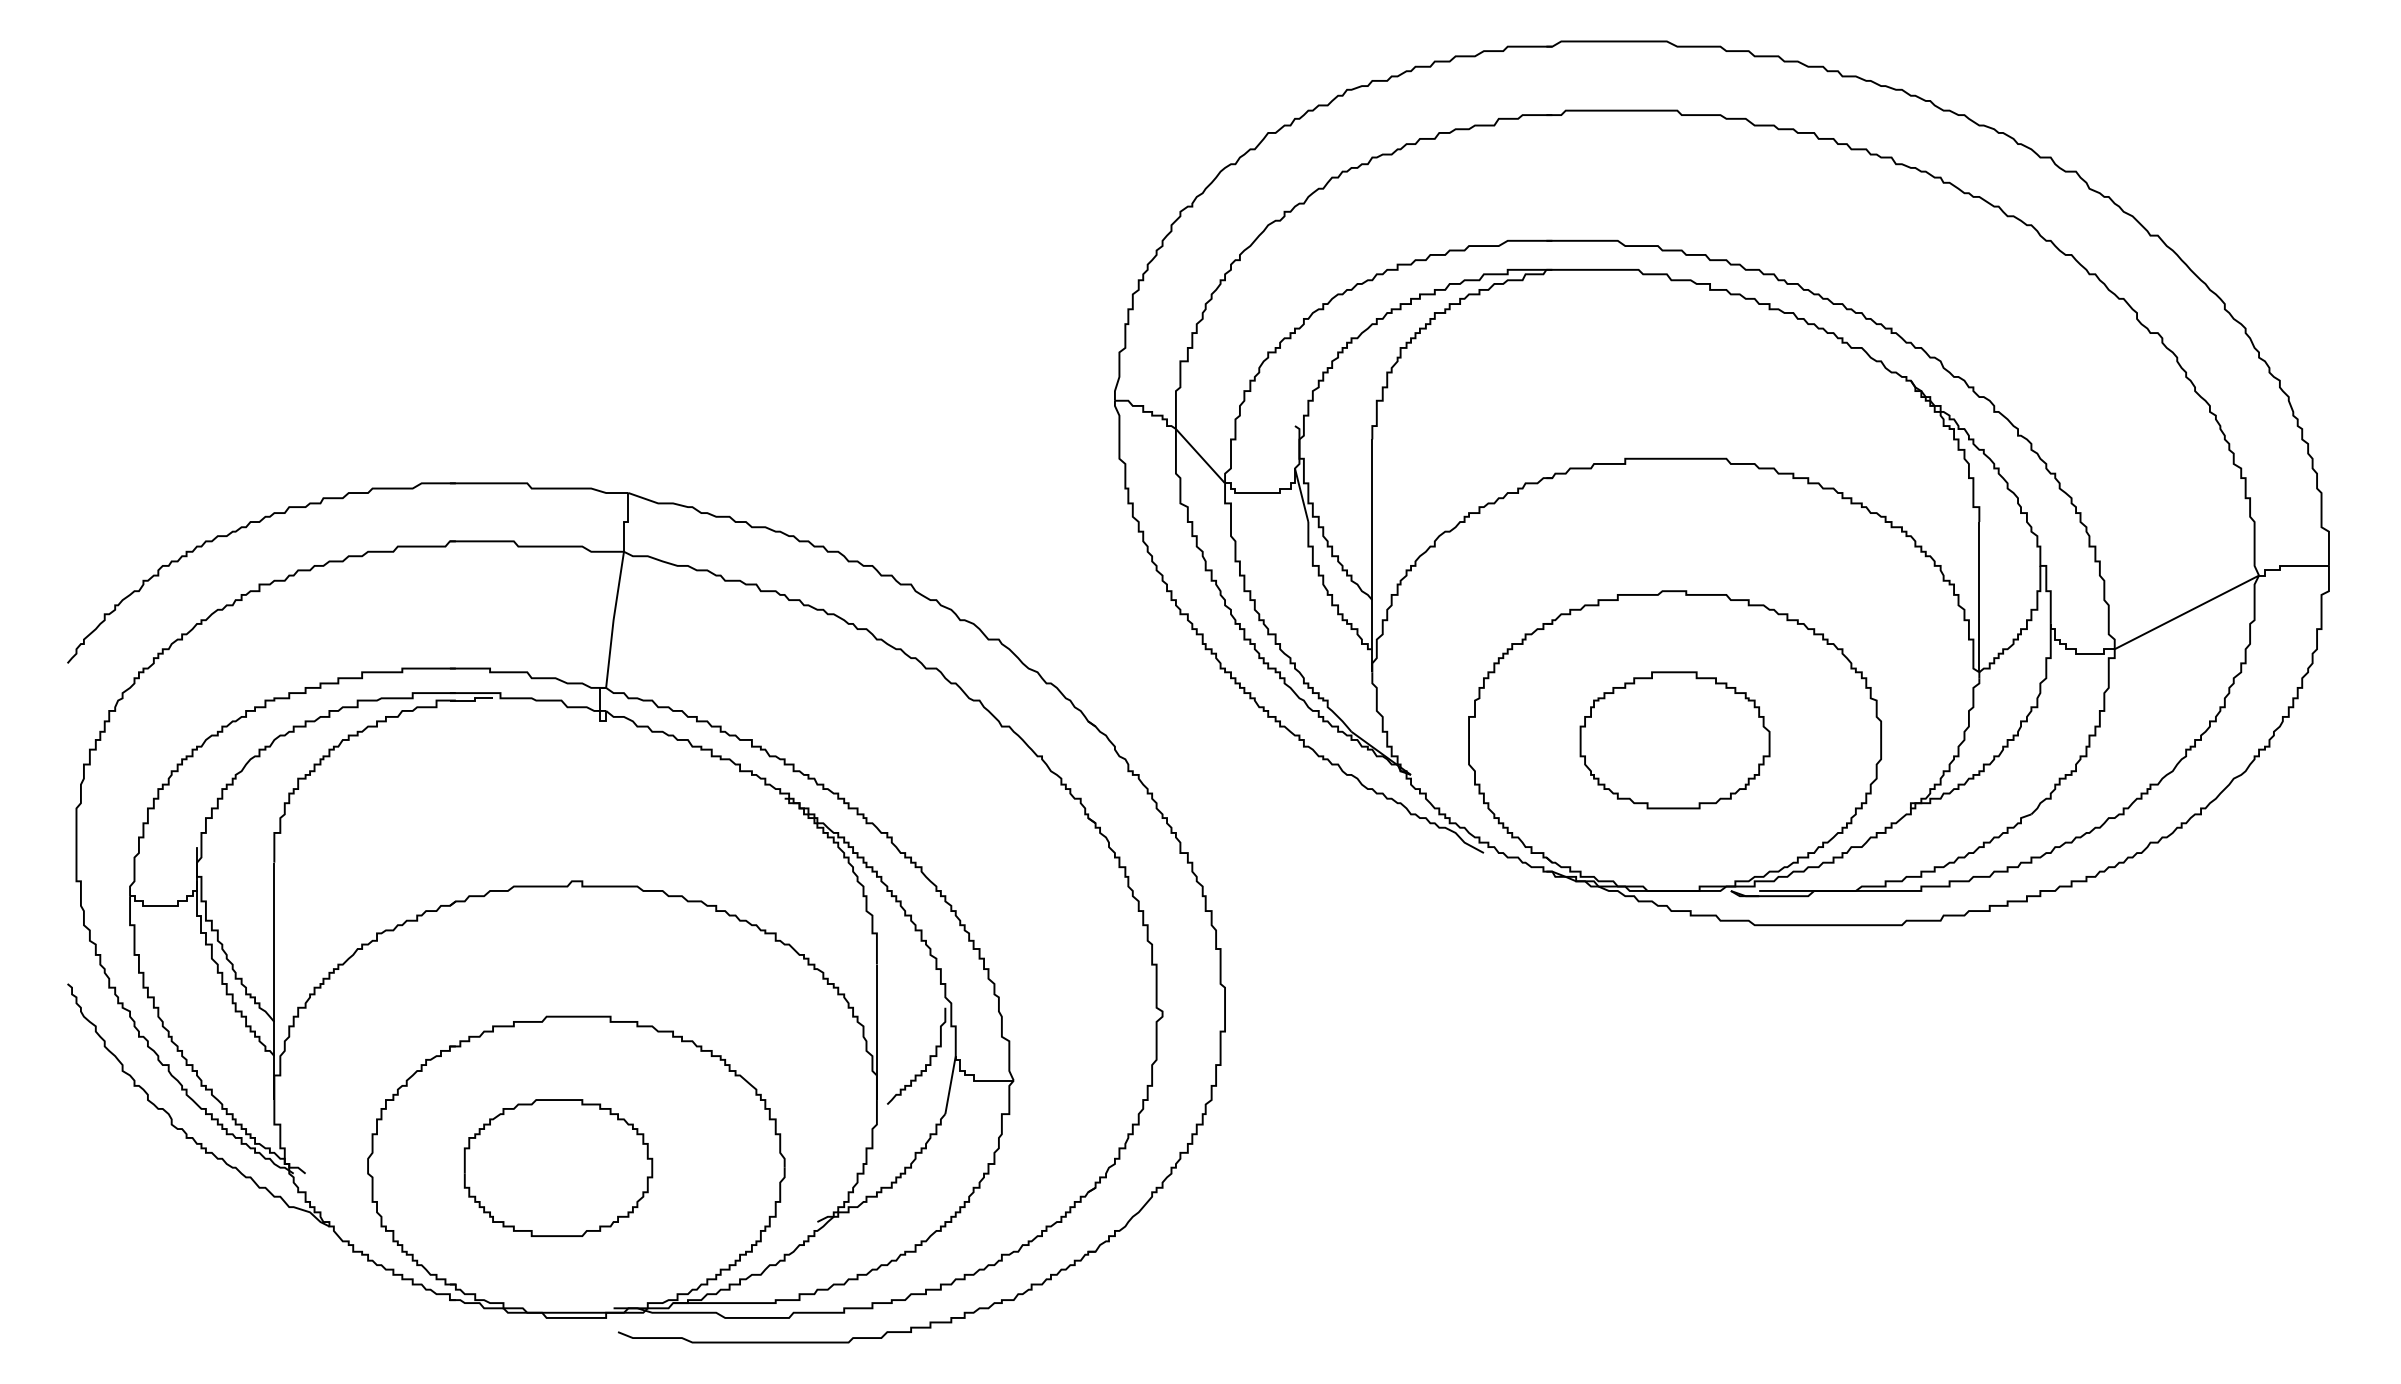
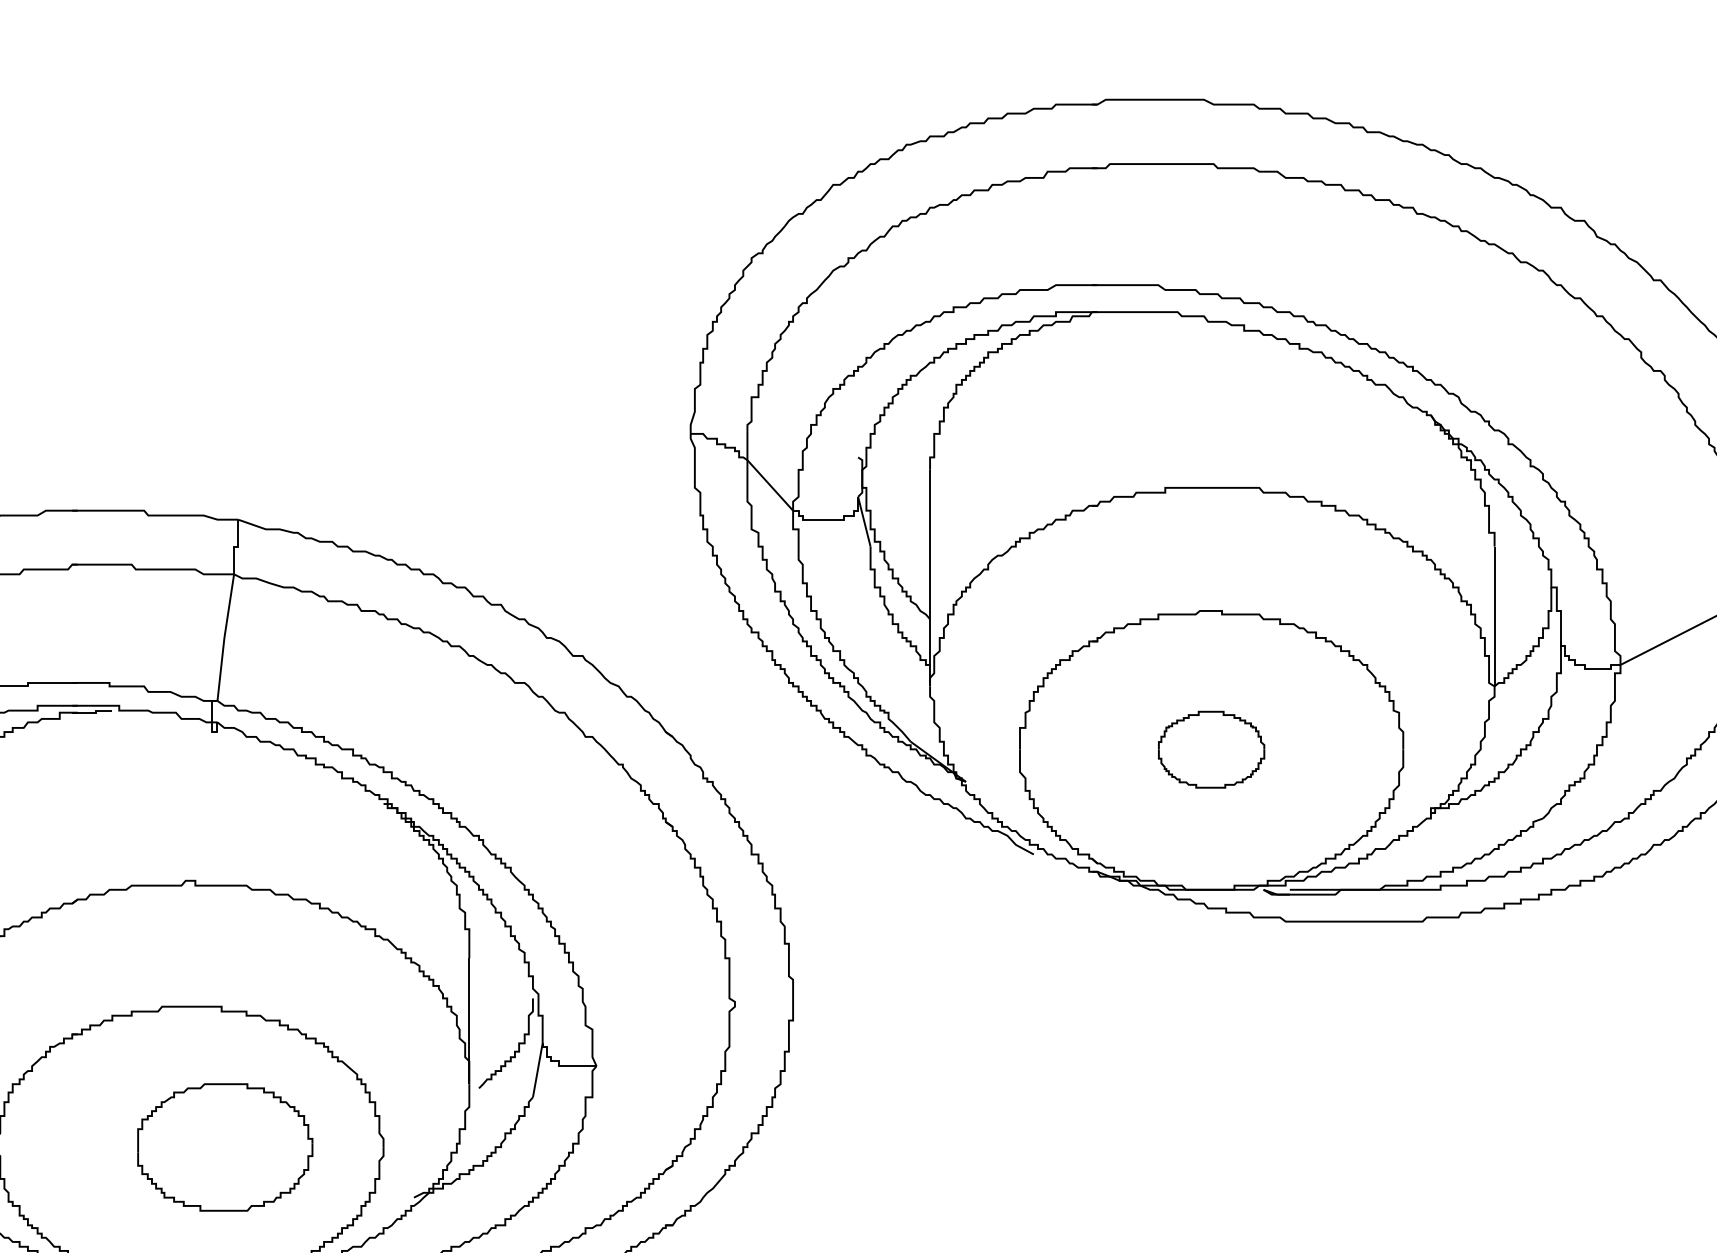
part: (1674, 740) -> (1211, 749), size x0.6
part: (558, 1167) -> (225, 1146), moved

